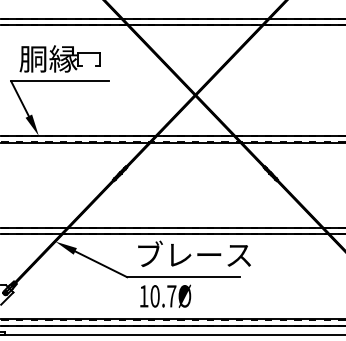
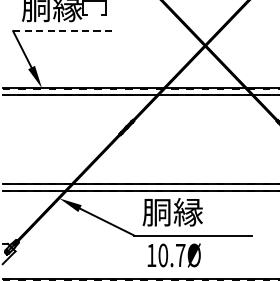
line: (60, 81) -> (64, 31), solid -> dashed
text: (192, 254) -> (202, 211), ブレース -> 胴縁

